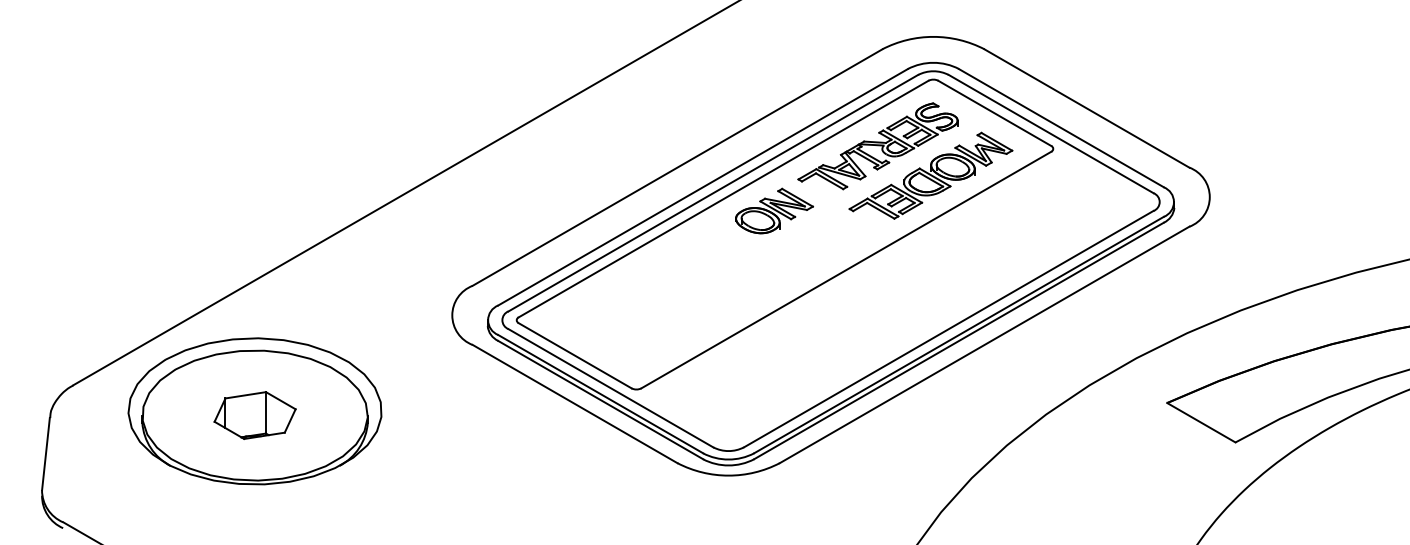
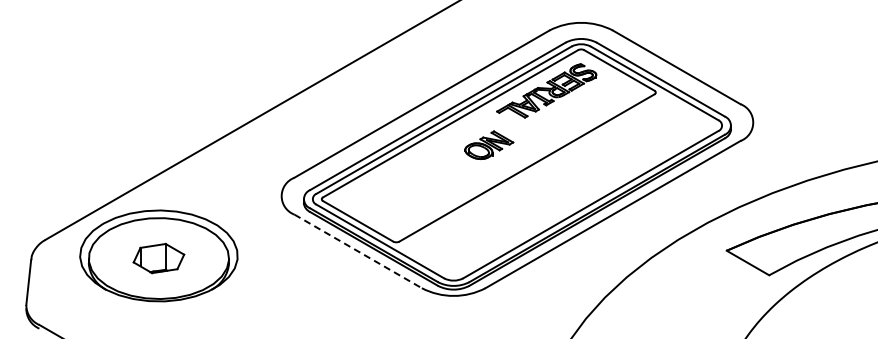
part: (930, 176) -> (579, 109), removed
part: (774, 209) -> (489, 144), moved
line: (575, 404) -> (358, 251), solid -> dashed

